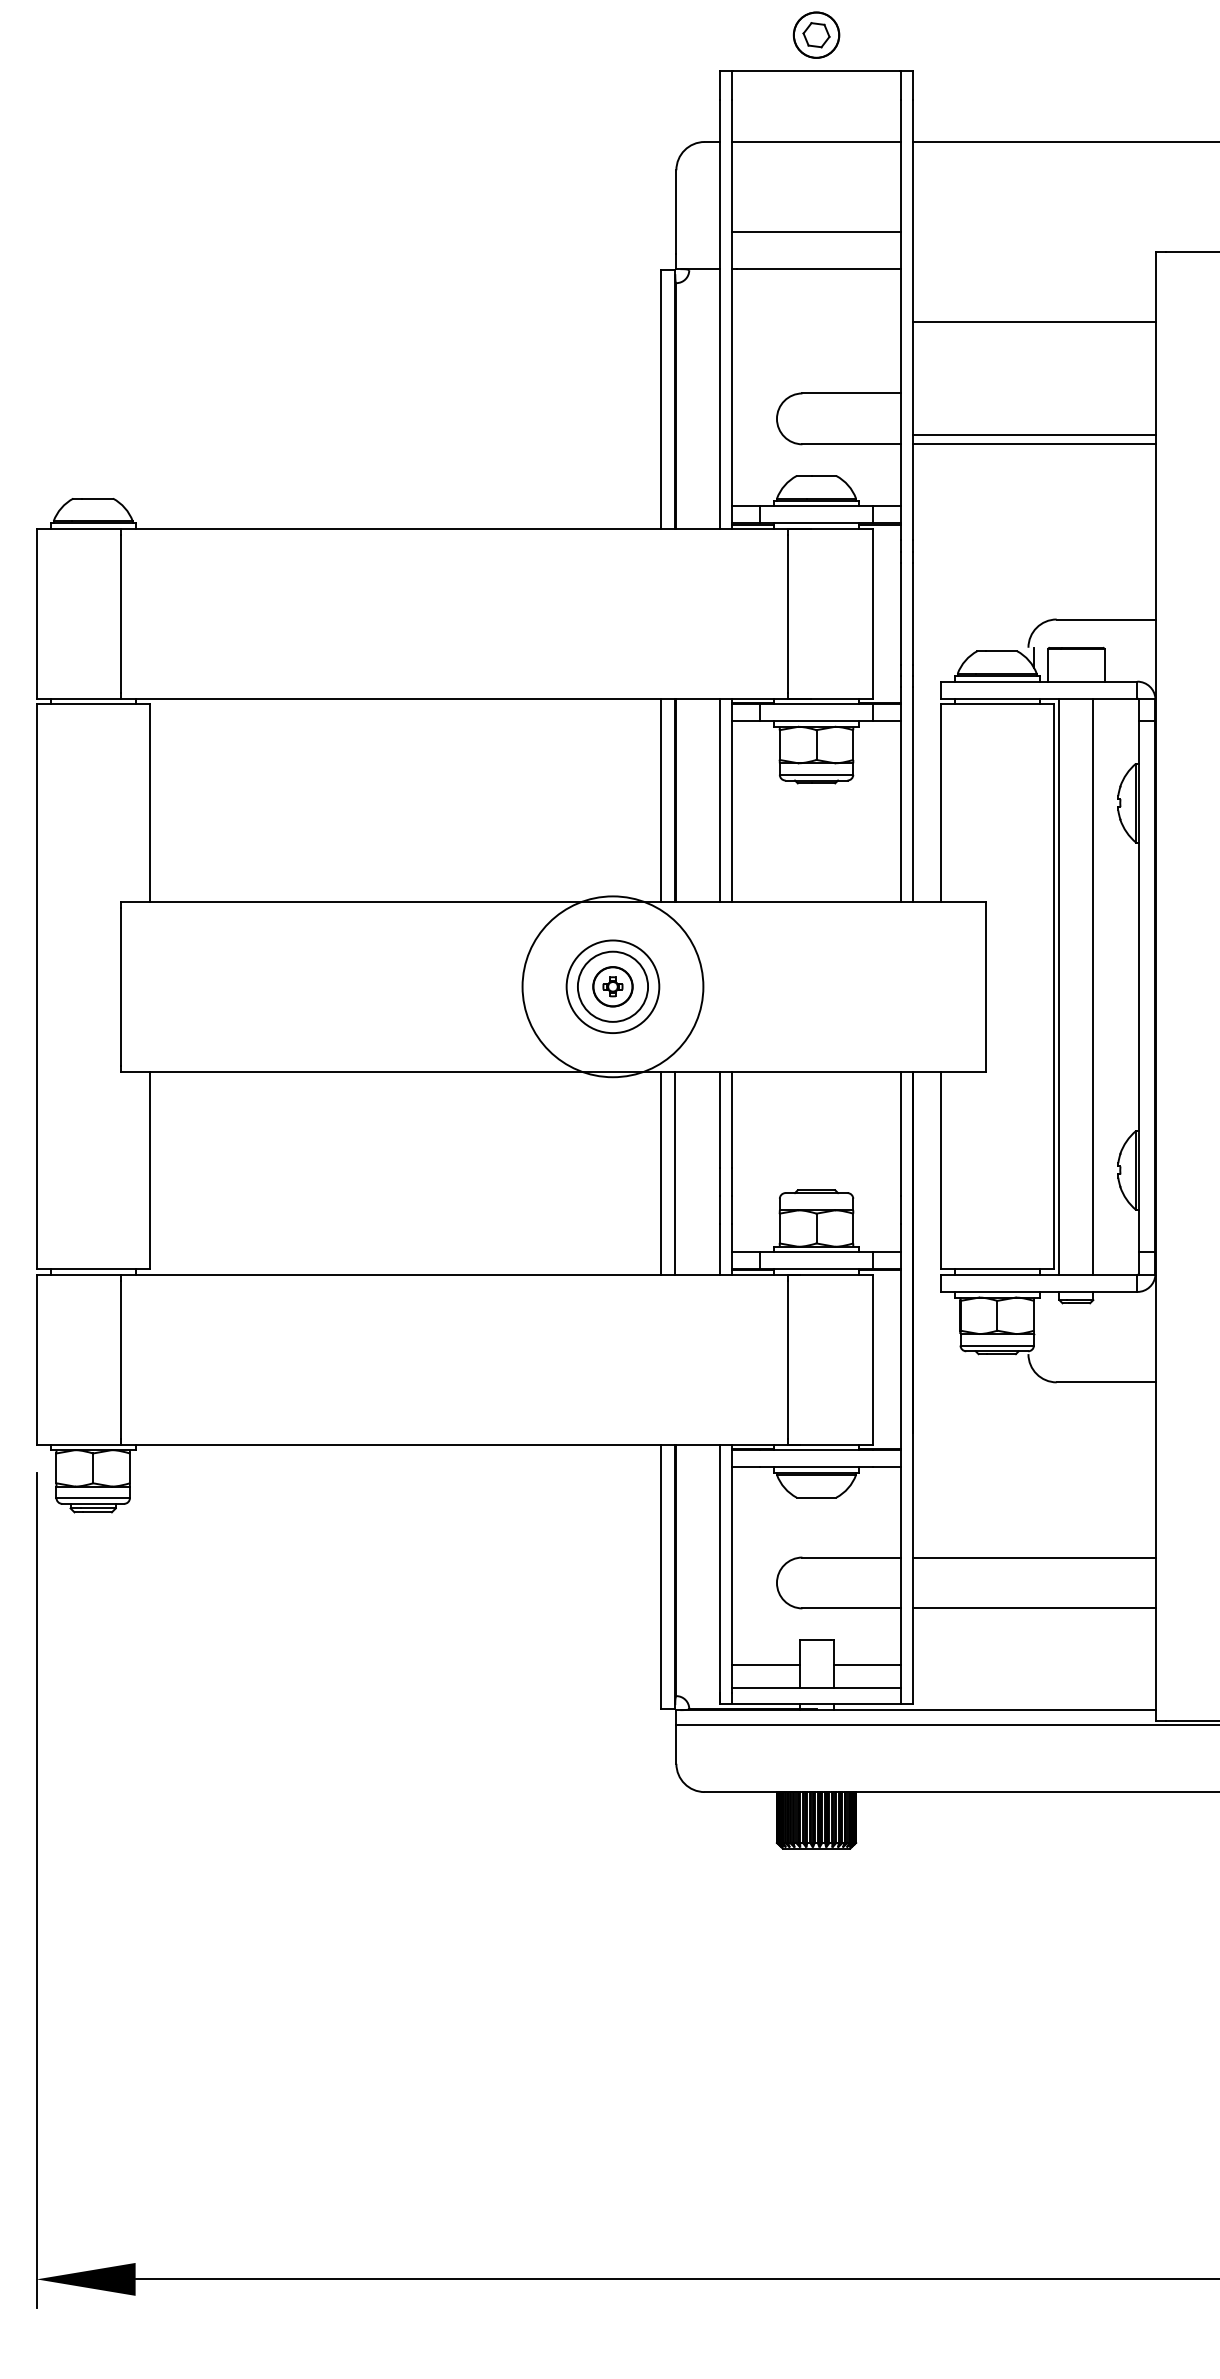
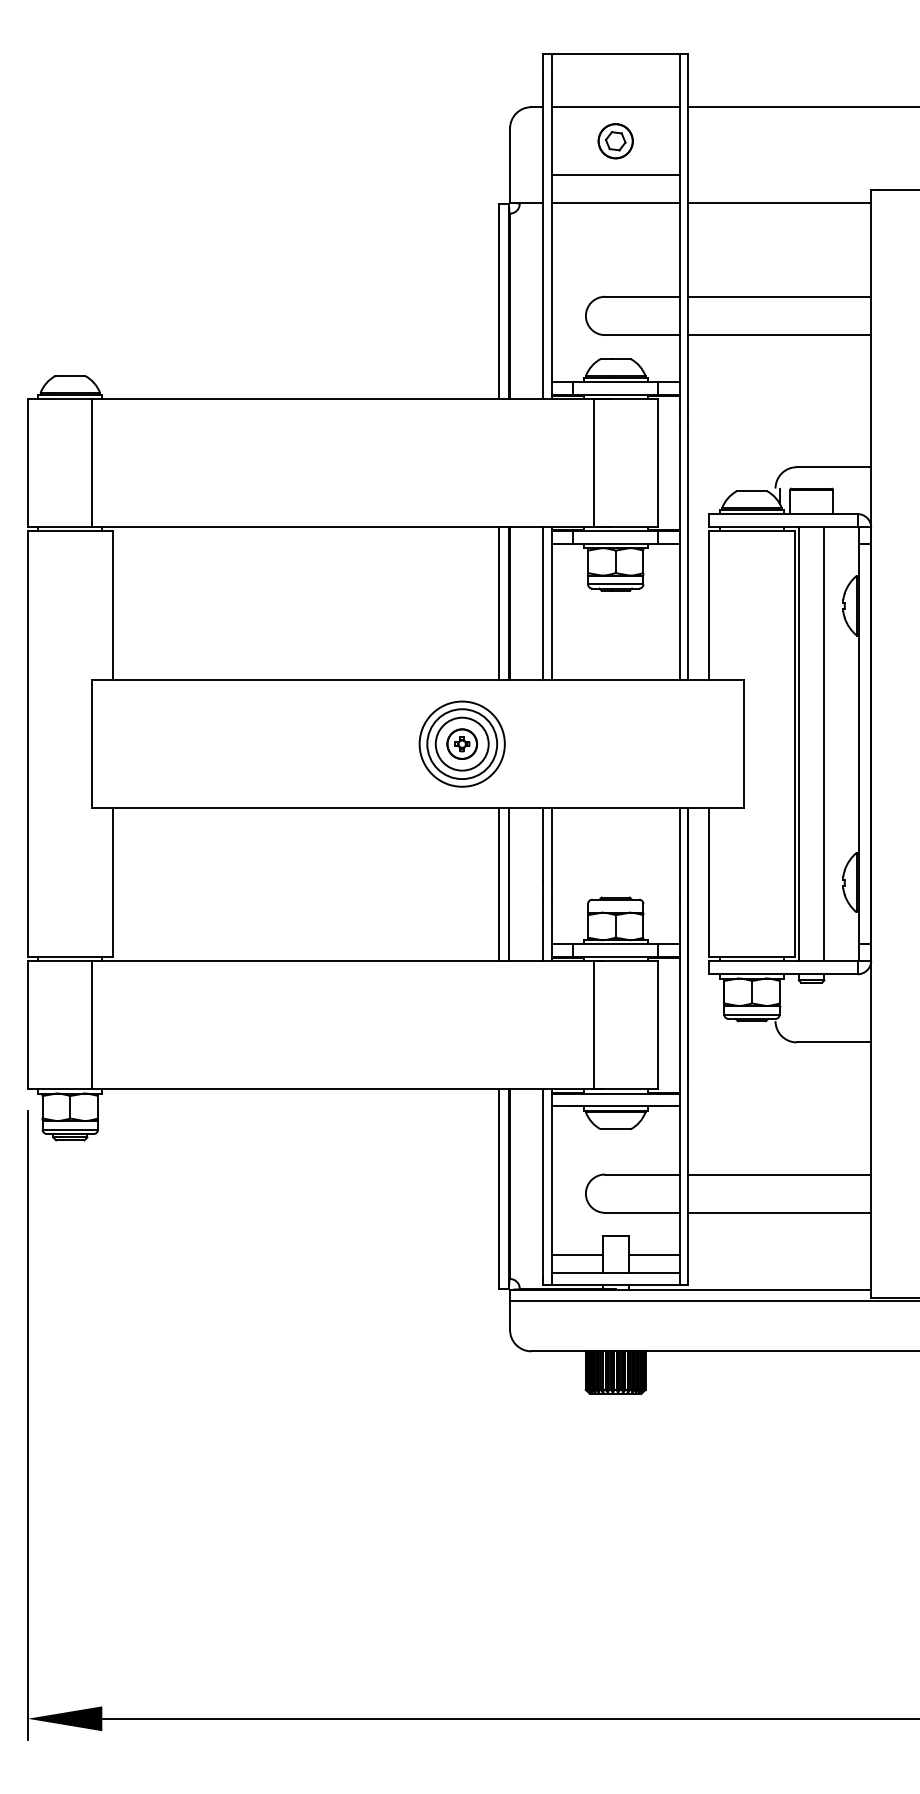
part: (816, 34) -> (615, 140), moved
line: (1033, 322) -> (779, 203), moved
line: (1033, 435) -> (779, 296), moved
circle: (612, 986) -> (461, 743), size x0.62

